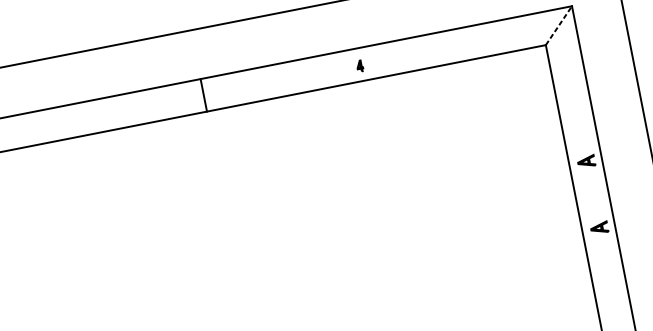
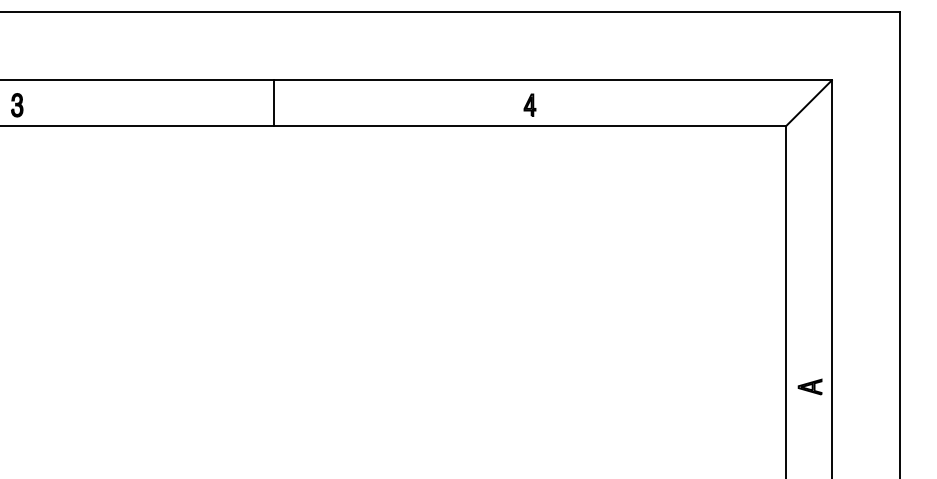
line: (559, 25) -> (809, 102), dashed -> solid
part: (359, 65) -> (529, 104), size x1.43
line: (203, 94) -> (273, 102), moved
part: (585, 161) -> (809, 293), removed

